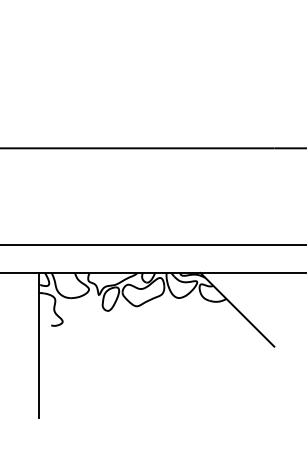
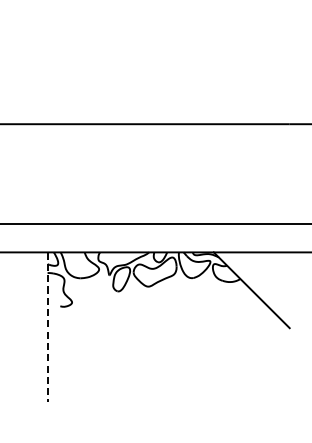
line: (38, 345) -> (47, 326), solid -> dashed

